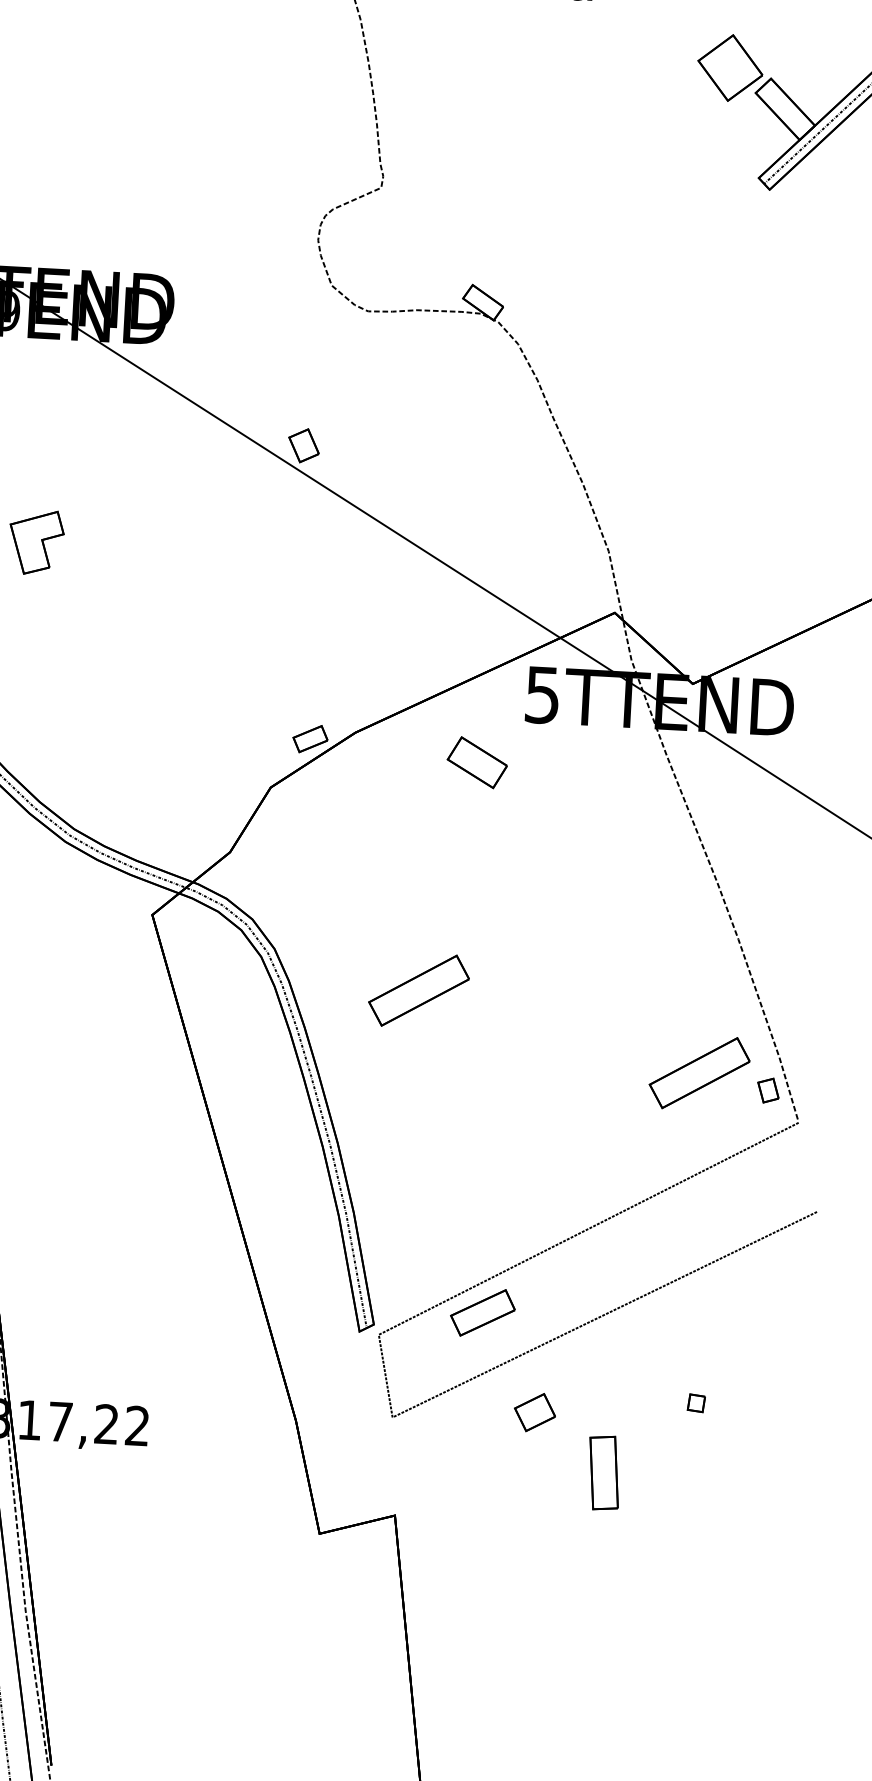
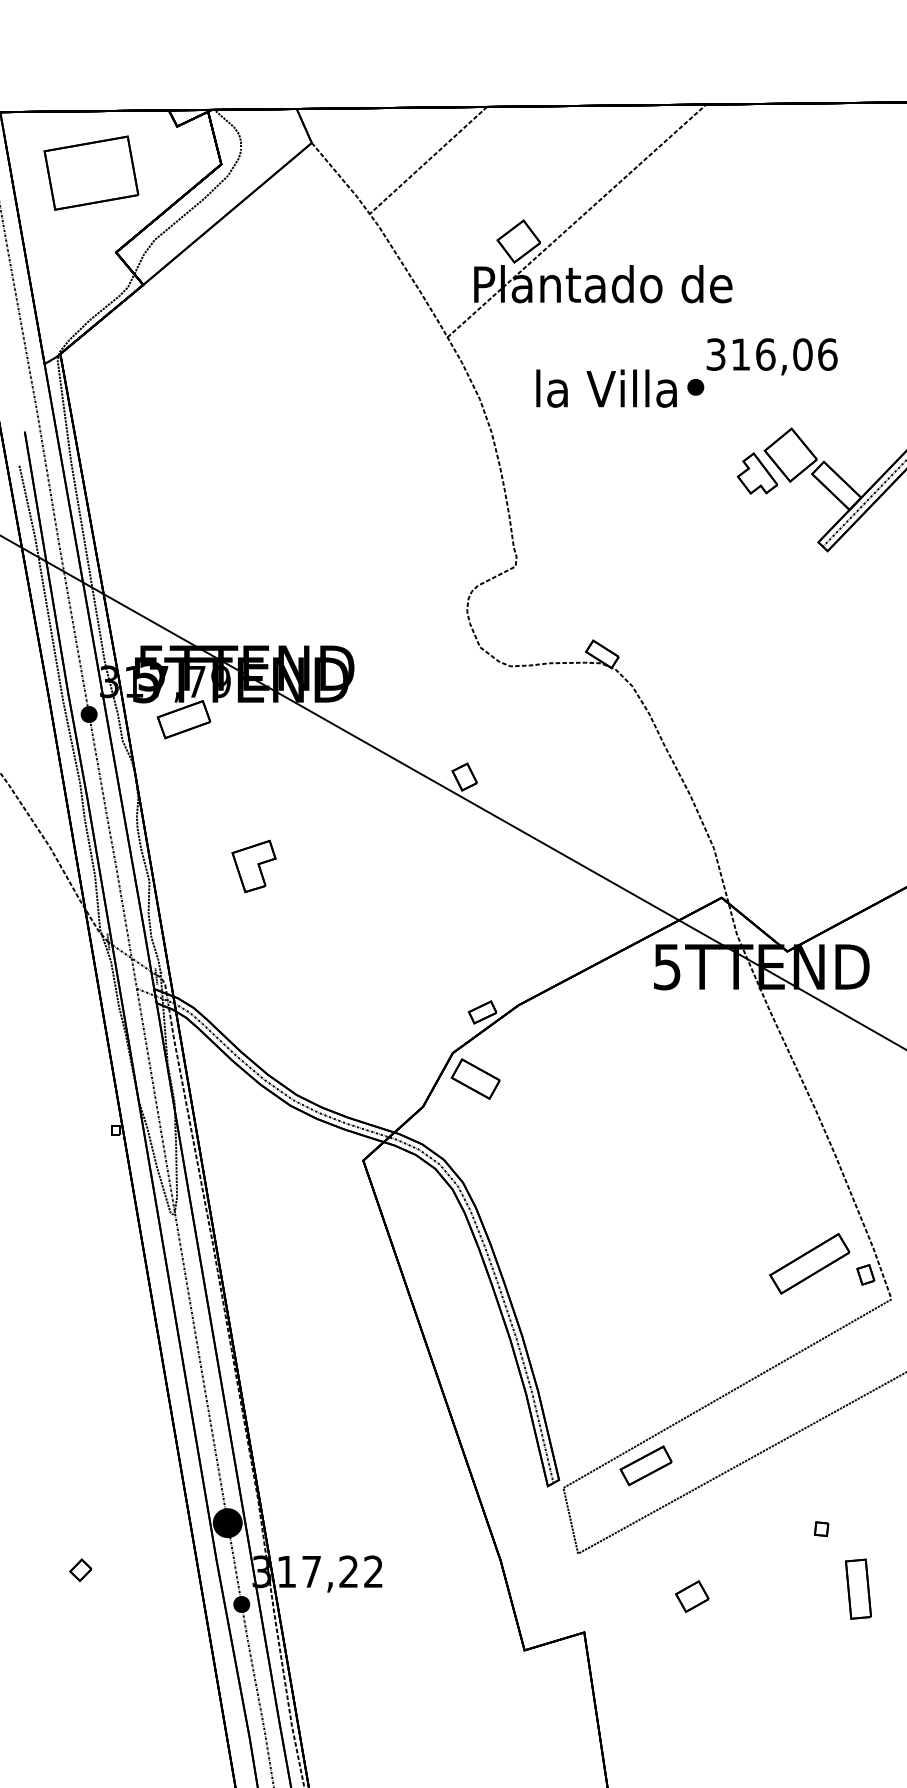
part: (686, 88) -> (756, 473), added
part: (477, 761) -> (475, 1078), moved
part: (418, 990) -> (580, 1209), removed
part: (535, 1412) -> (692, 1596), moved
part: (604, 1472) -> (858, 1588), moved

